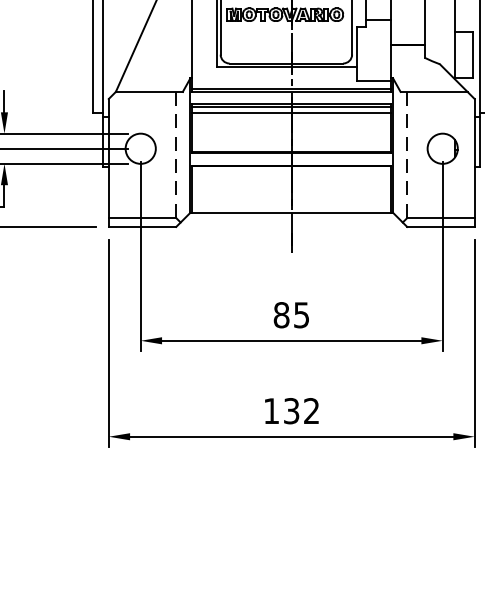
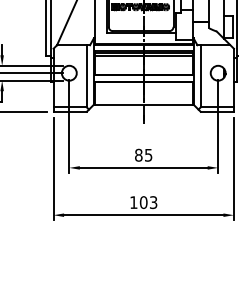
line: (175, 155) -> (86, 76), dashed -> solid
line: (406, 155) -> (200, 76), dashed -> solid
text: (301, 410) -> (148, 202), 132 -> 103

